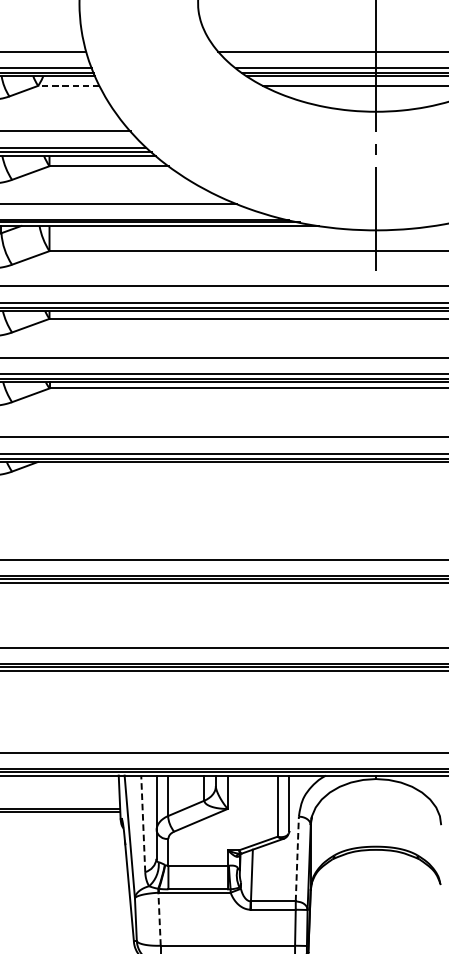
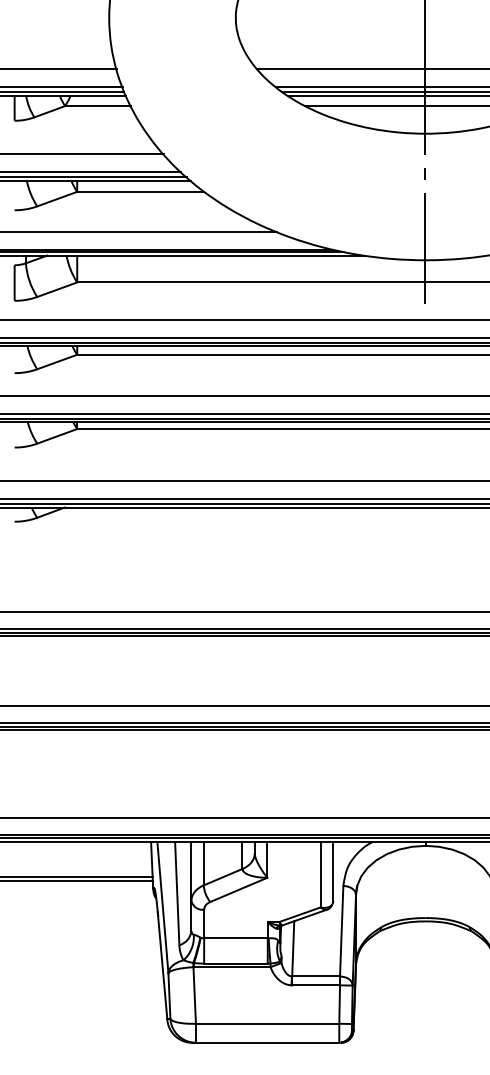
line: (69, 86) -> (98, 106), dashed -> solid
line: (143, 823) -> (177, 893), dashed -> solid
line: (297, 858) -> (341, 930), dashed -> solid
line: (159, 918) -> (194, 994), dashed -> solid

